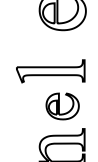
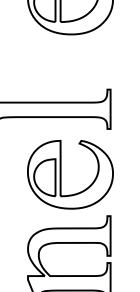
part: (62, 106) -> (69, 174), size x1.43

